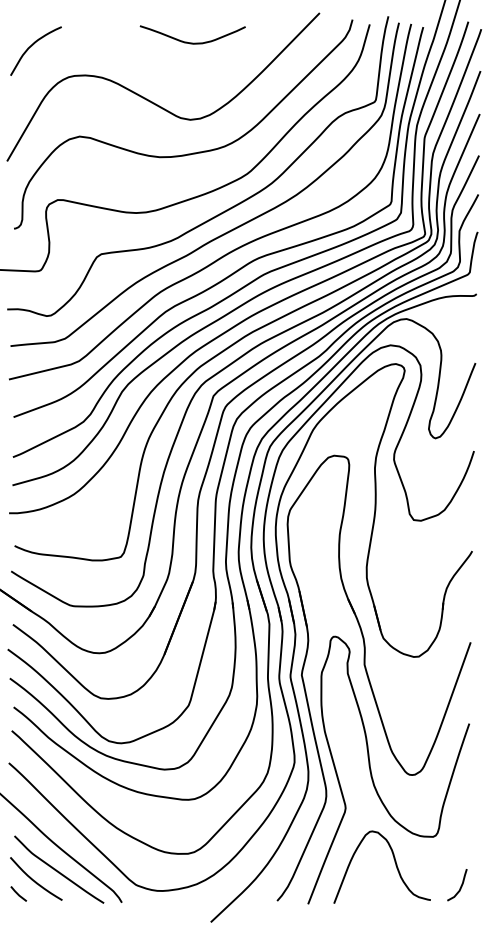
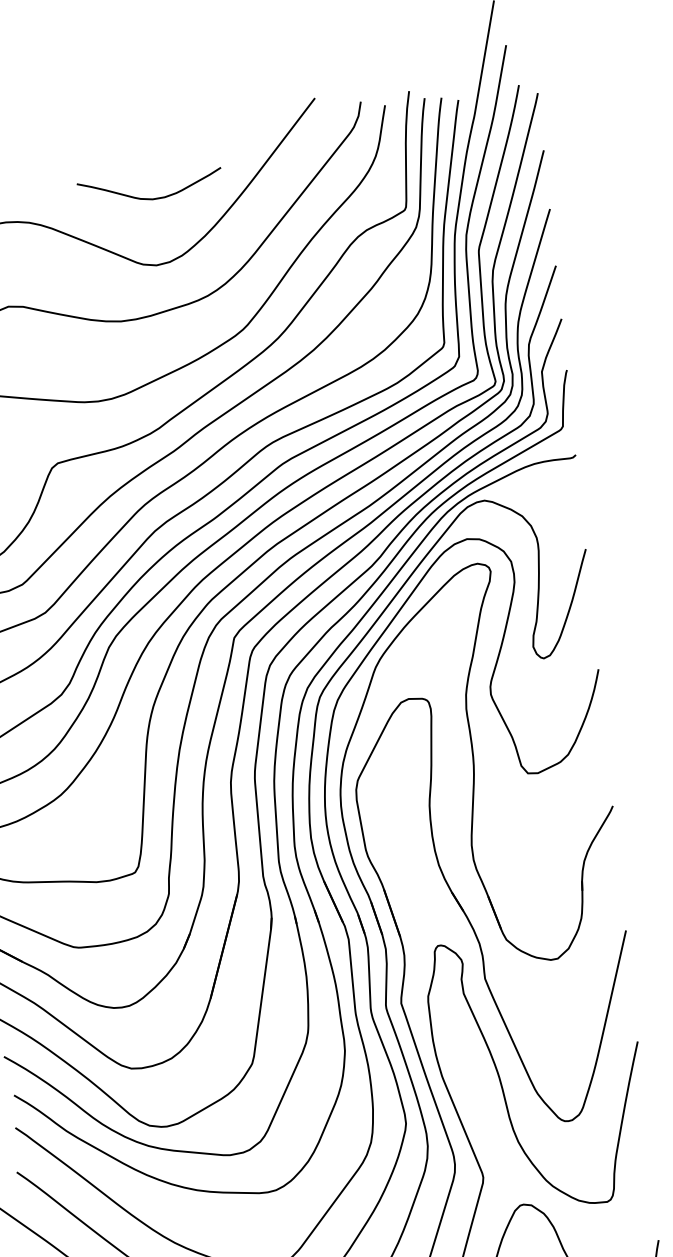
curve: (192, 42) -> (151, 197), moved

